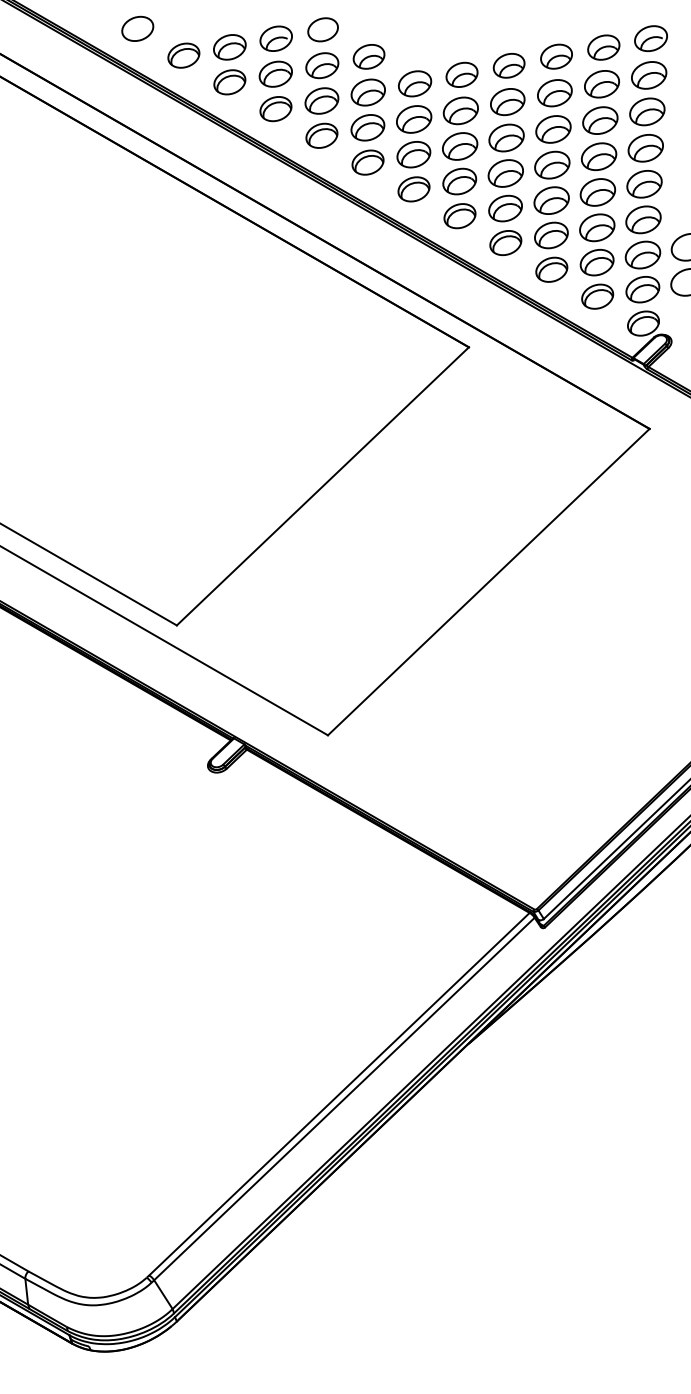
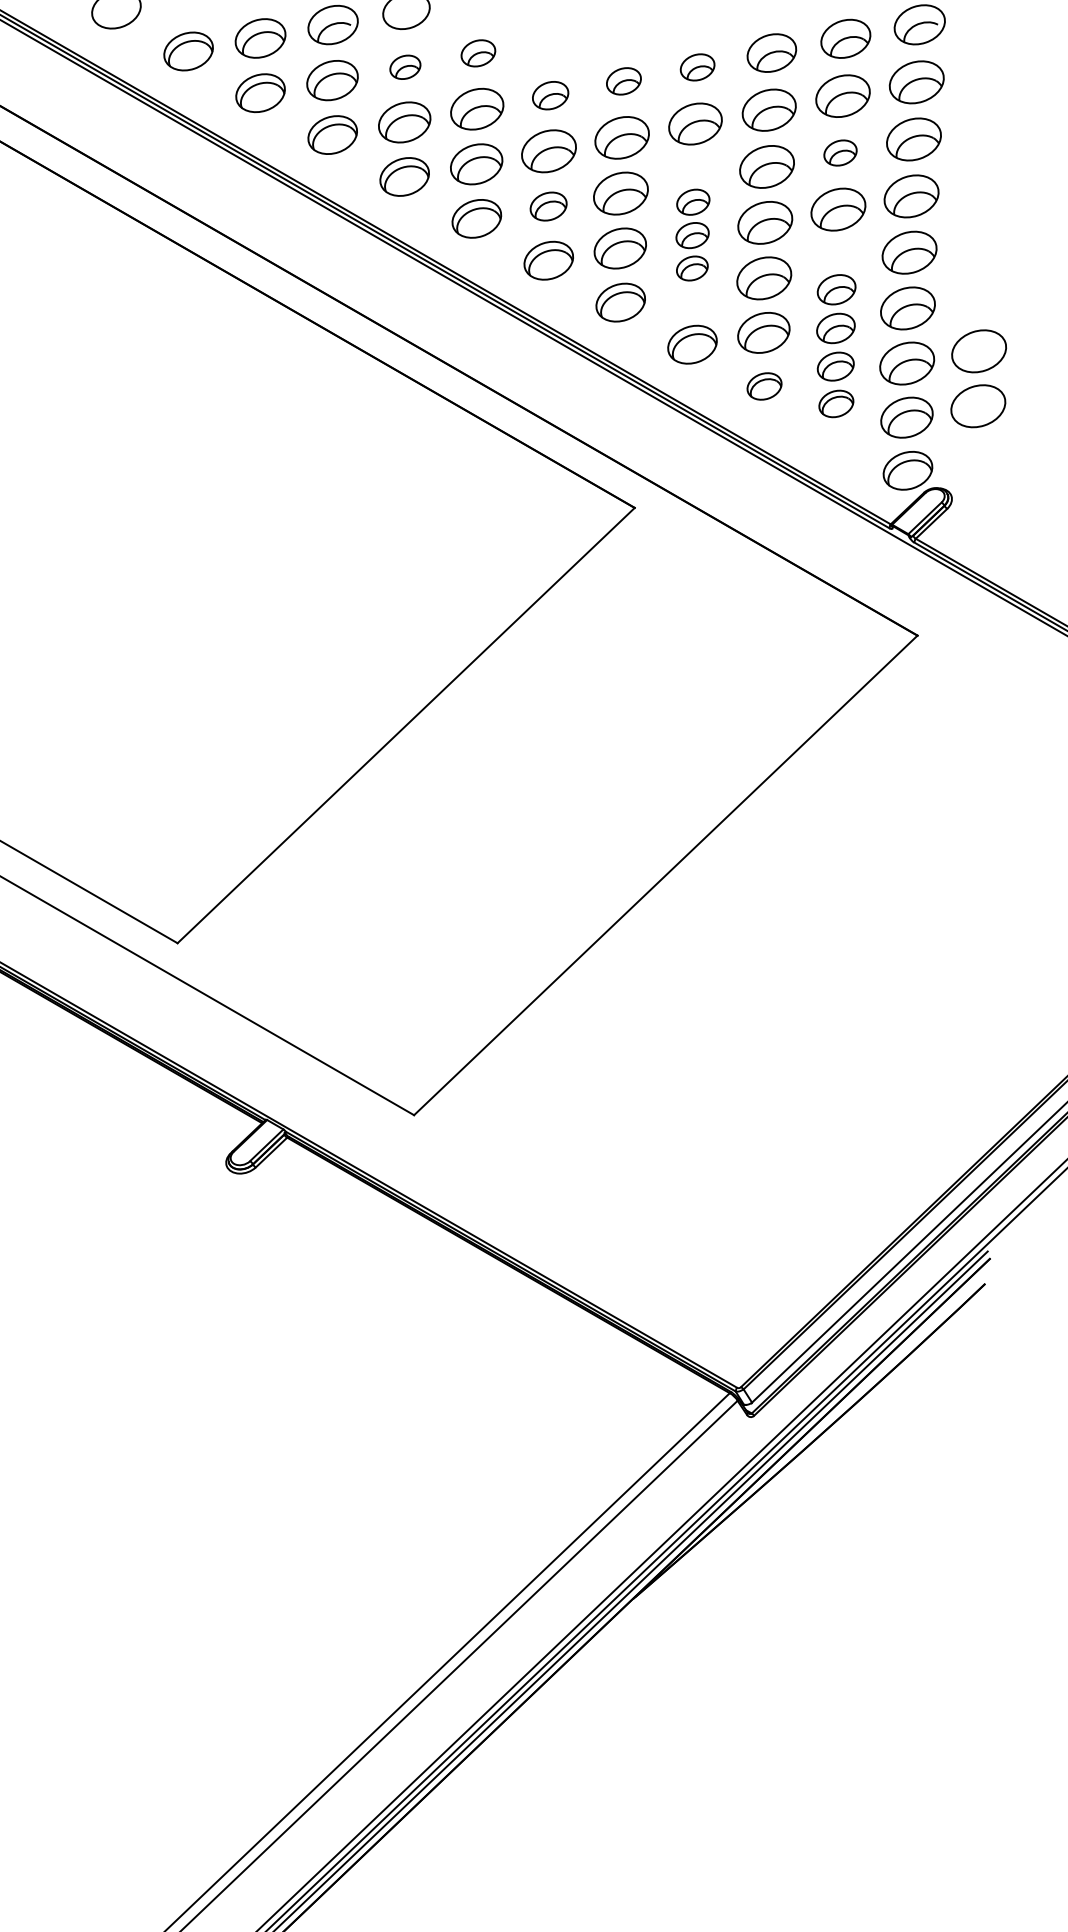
part: (368, 56) -> (477, 52), size x0.7
part: (322, 65) -> (405, 66), size x0.6
part: (508, 65) -> (696, 66), size x0.7
part: (461, 74) -> (623, 80), size x0.7
part: (415, 83) -> (551, 95), size x0.7
part: (600, 120) -> (840, 152), size x0.6
part: (413, 154) -> (547, 206), size x0.7
part: (505, 172) -> (691, 234), size x0.6
part: (597, 243) -> (835, 345), size x0.7
part: (551, 269) -> (763, 386), size x0.7

